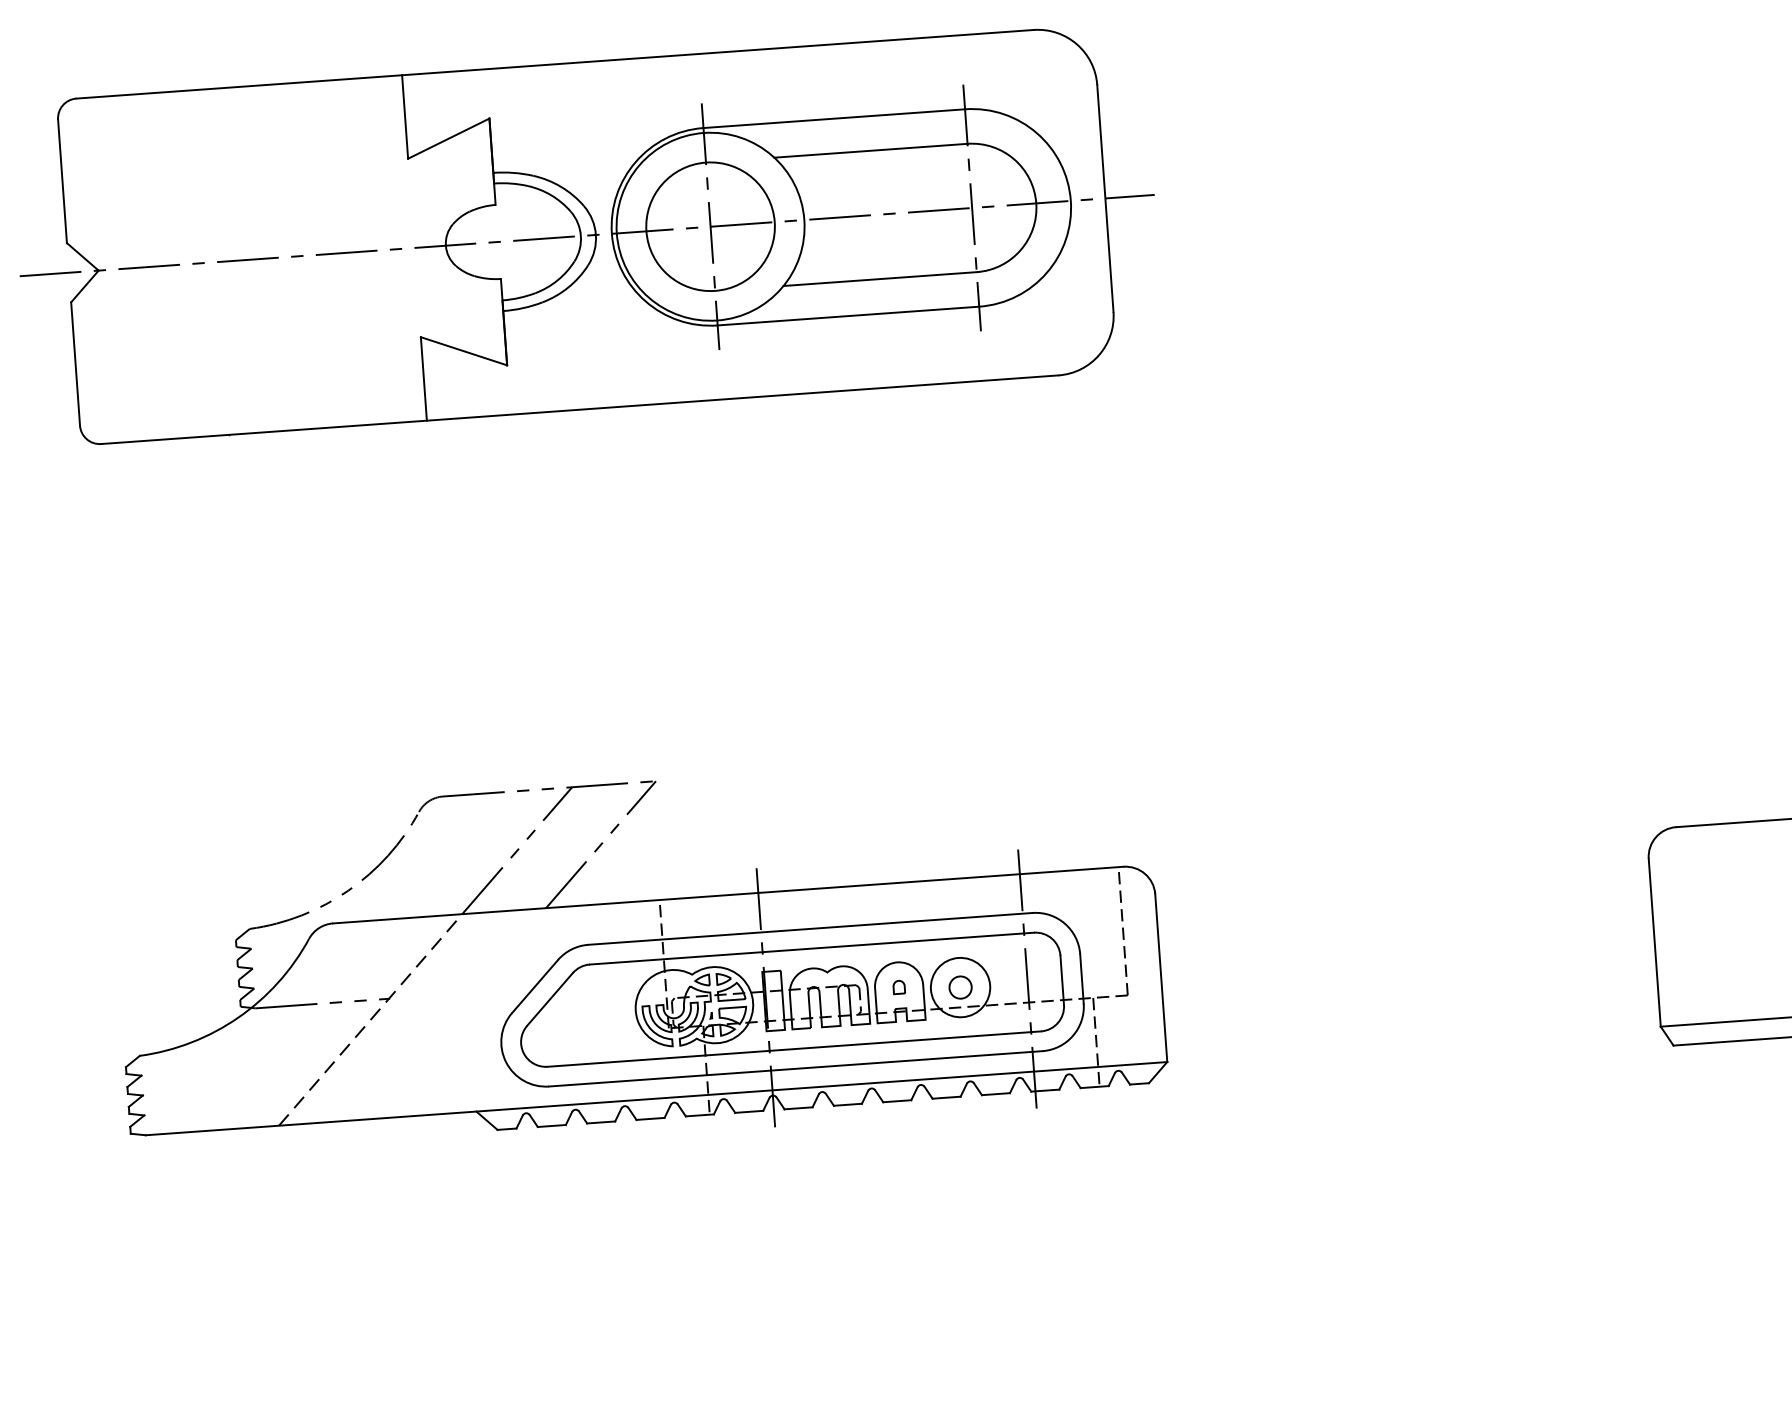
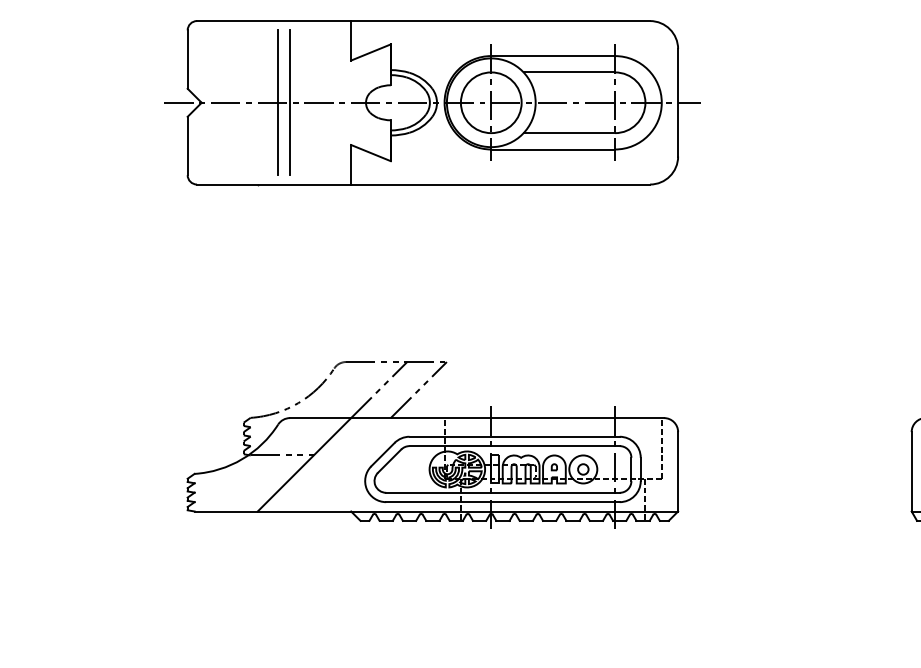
line: (286, 256) -> (290, 102), added
line: (260, 258) -> (278, 102), added
line: (370, 1019) -> (304, 464), dashed -> solid

